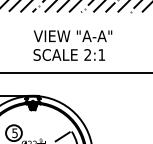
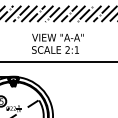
text: (72, 45) -> (57, 43), moved

